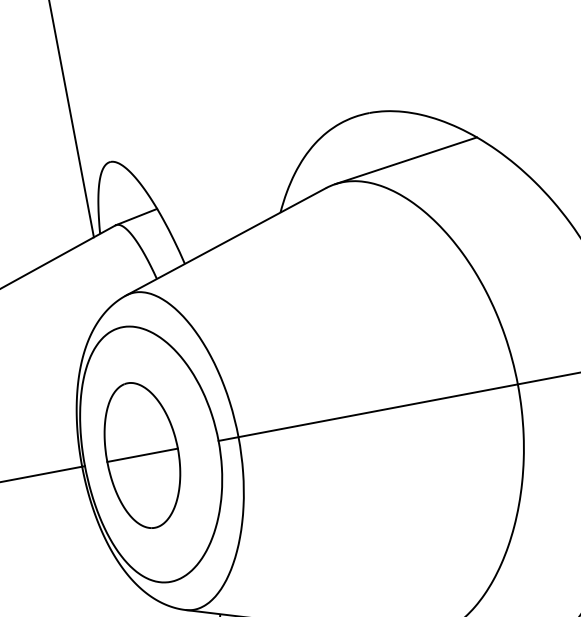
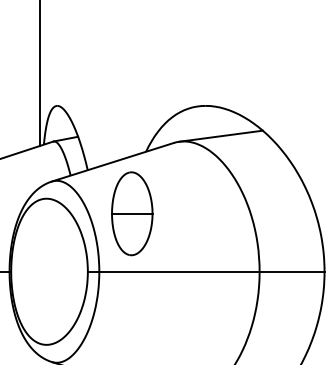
part: (142, 454) -> (132, 213), moved

